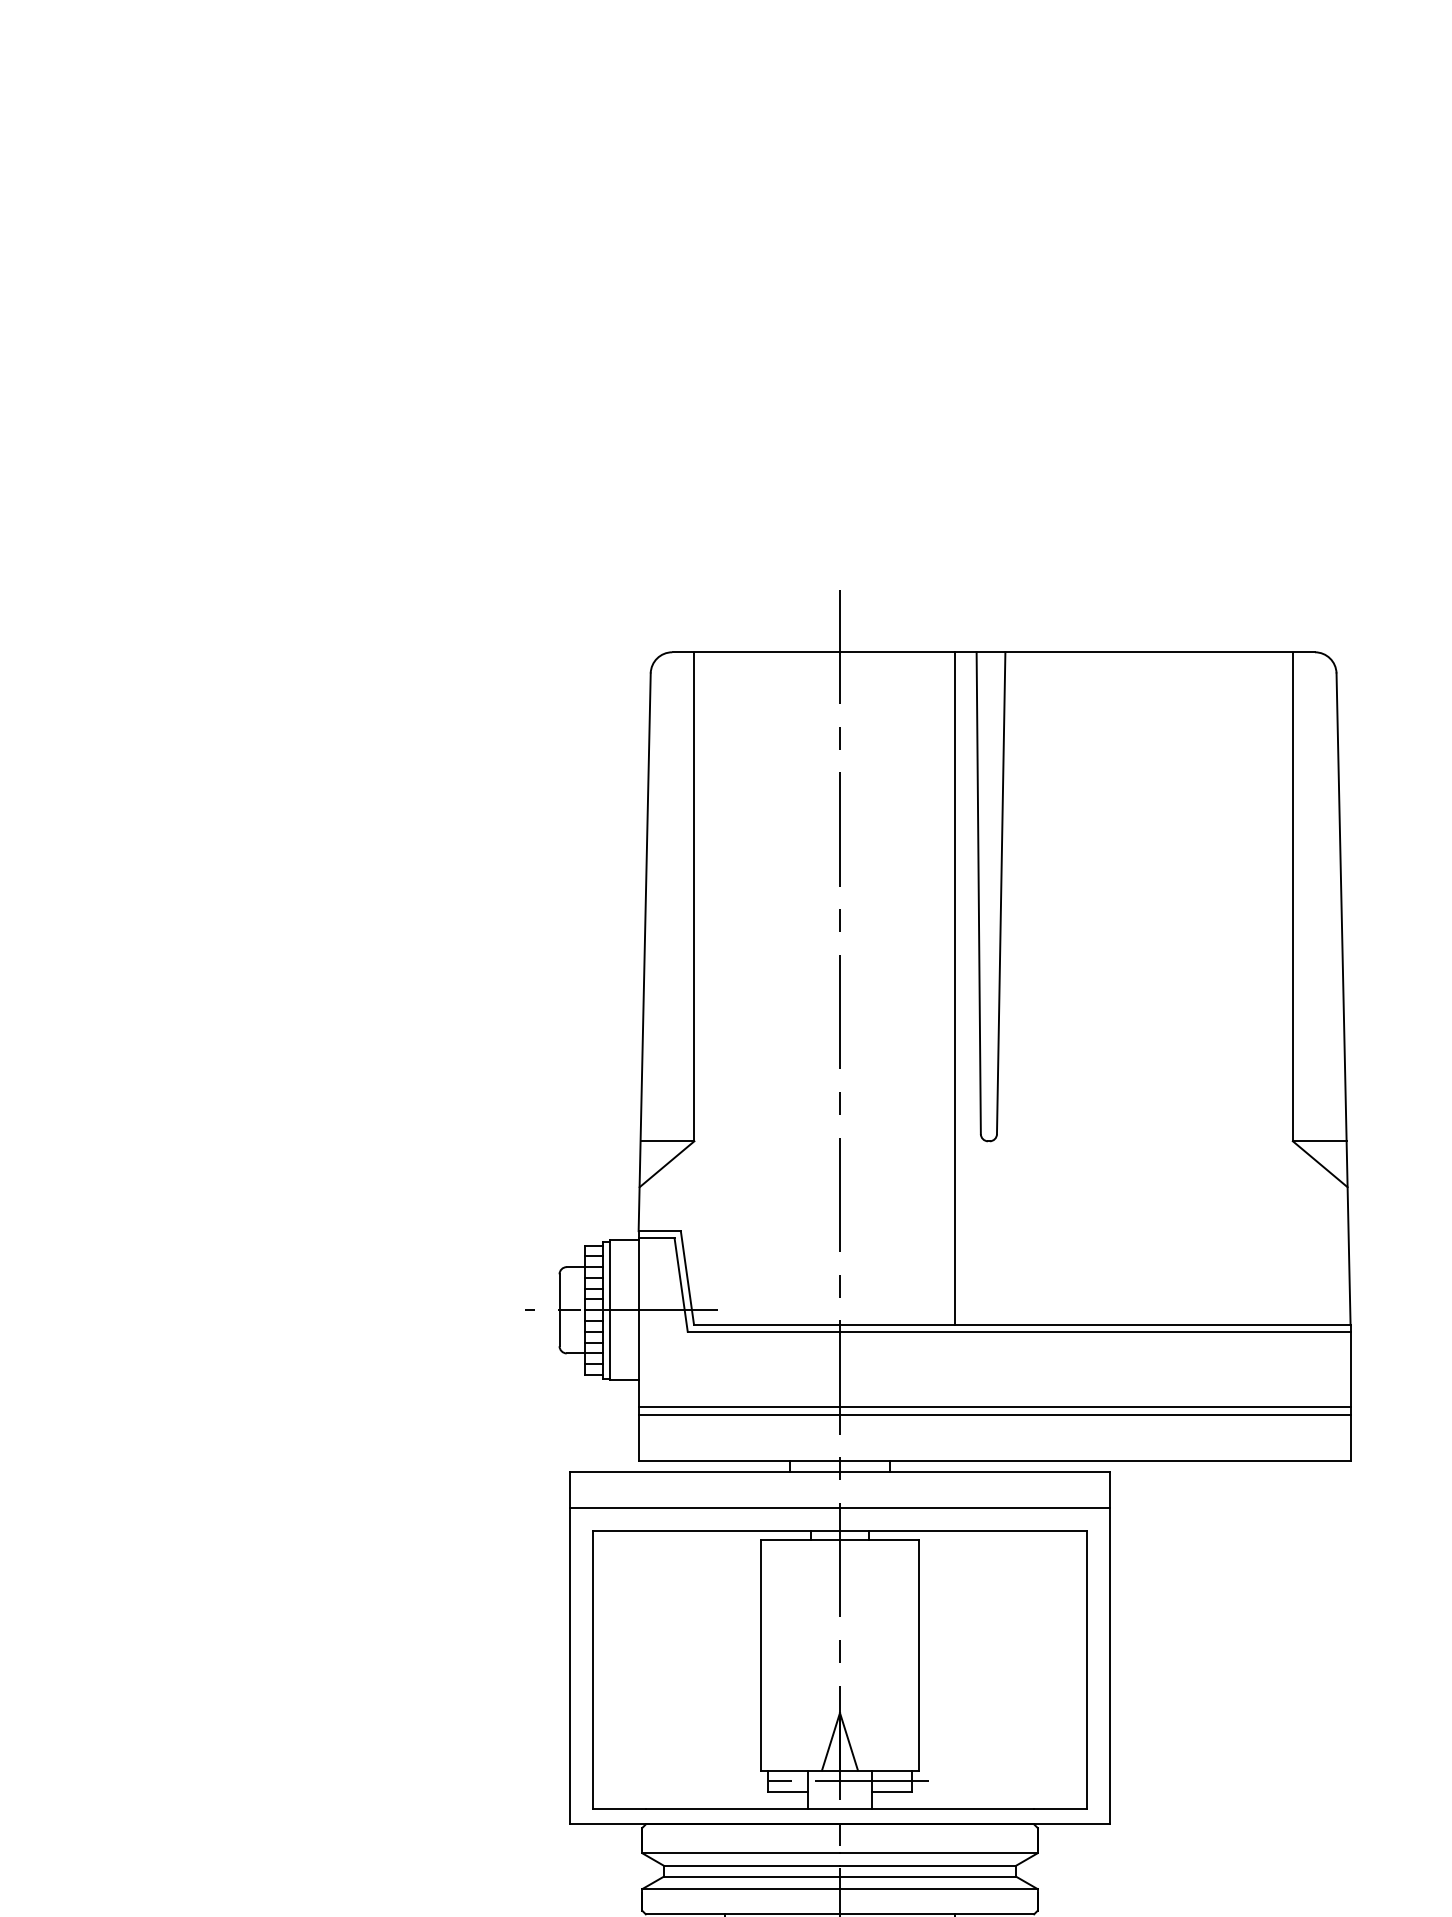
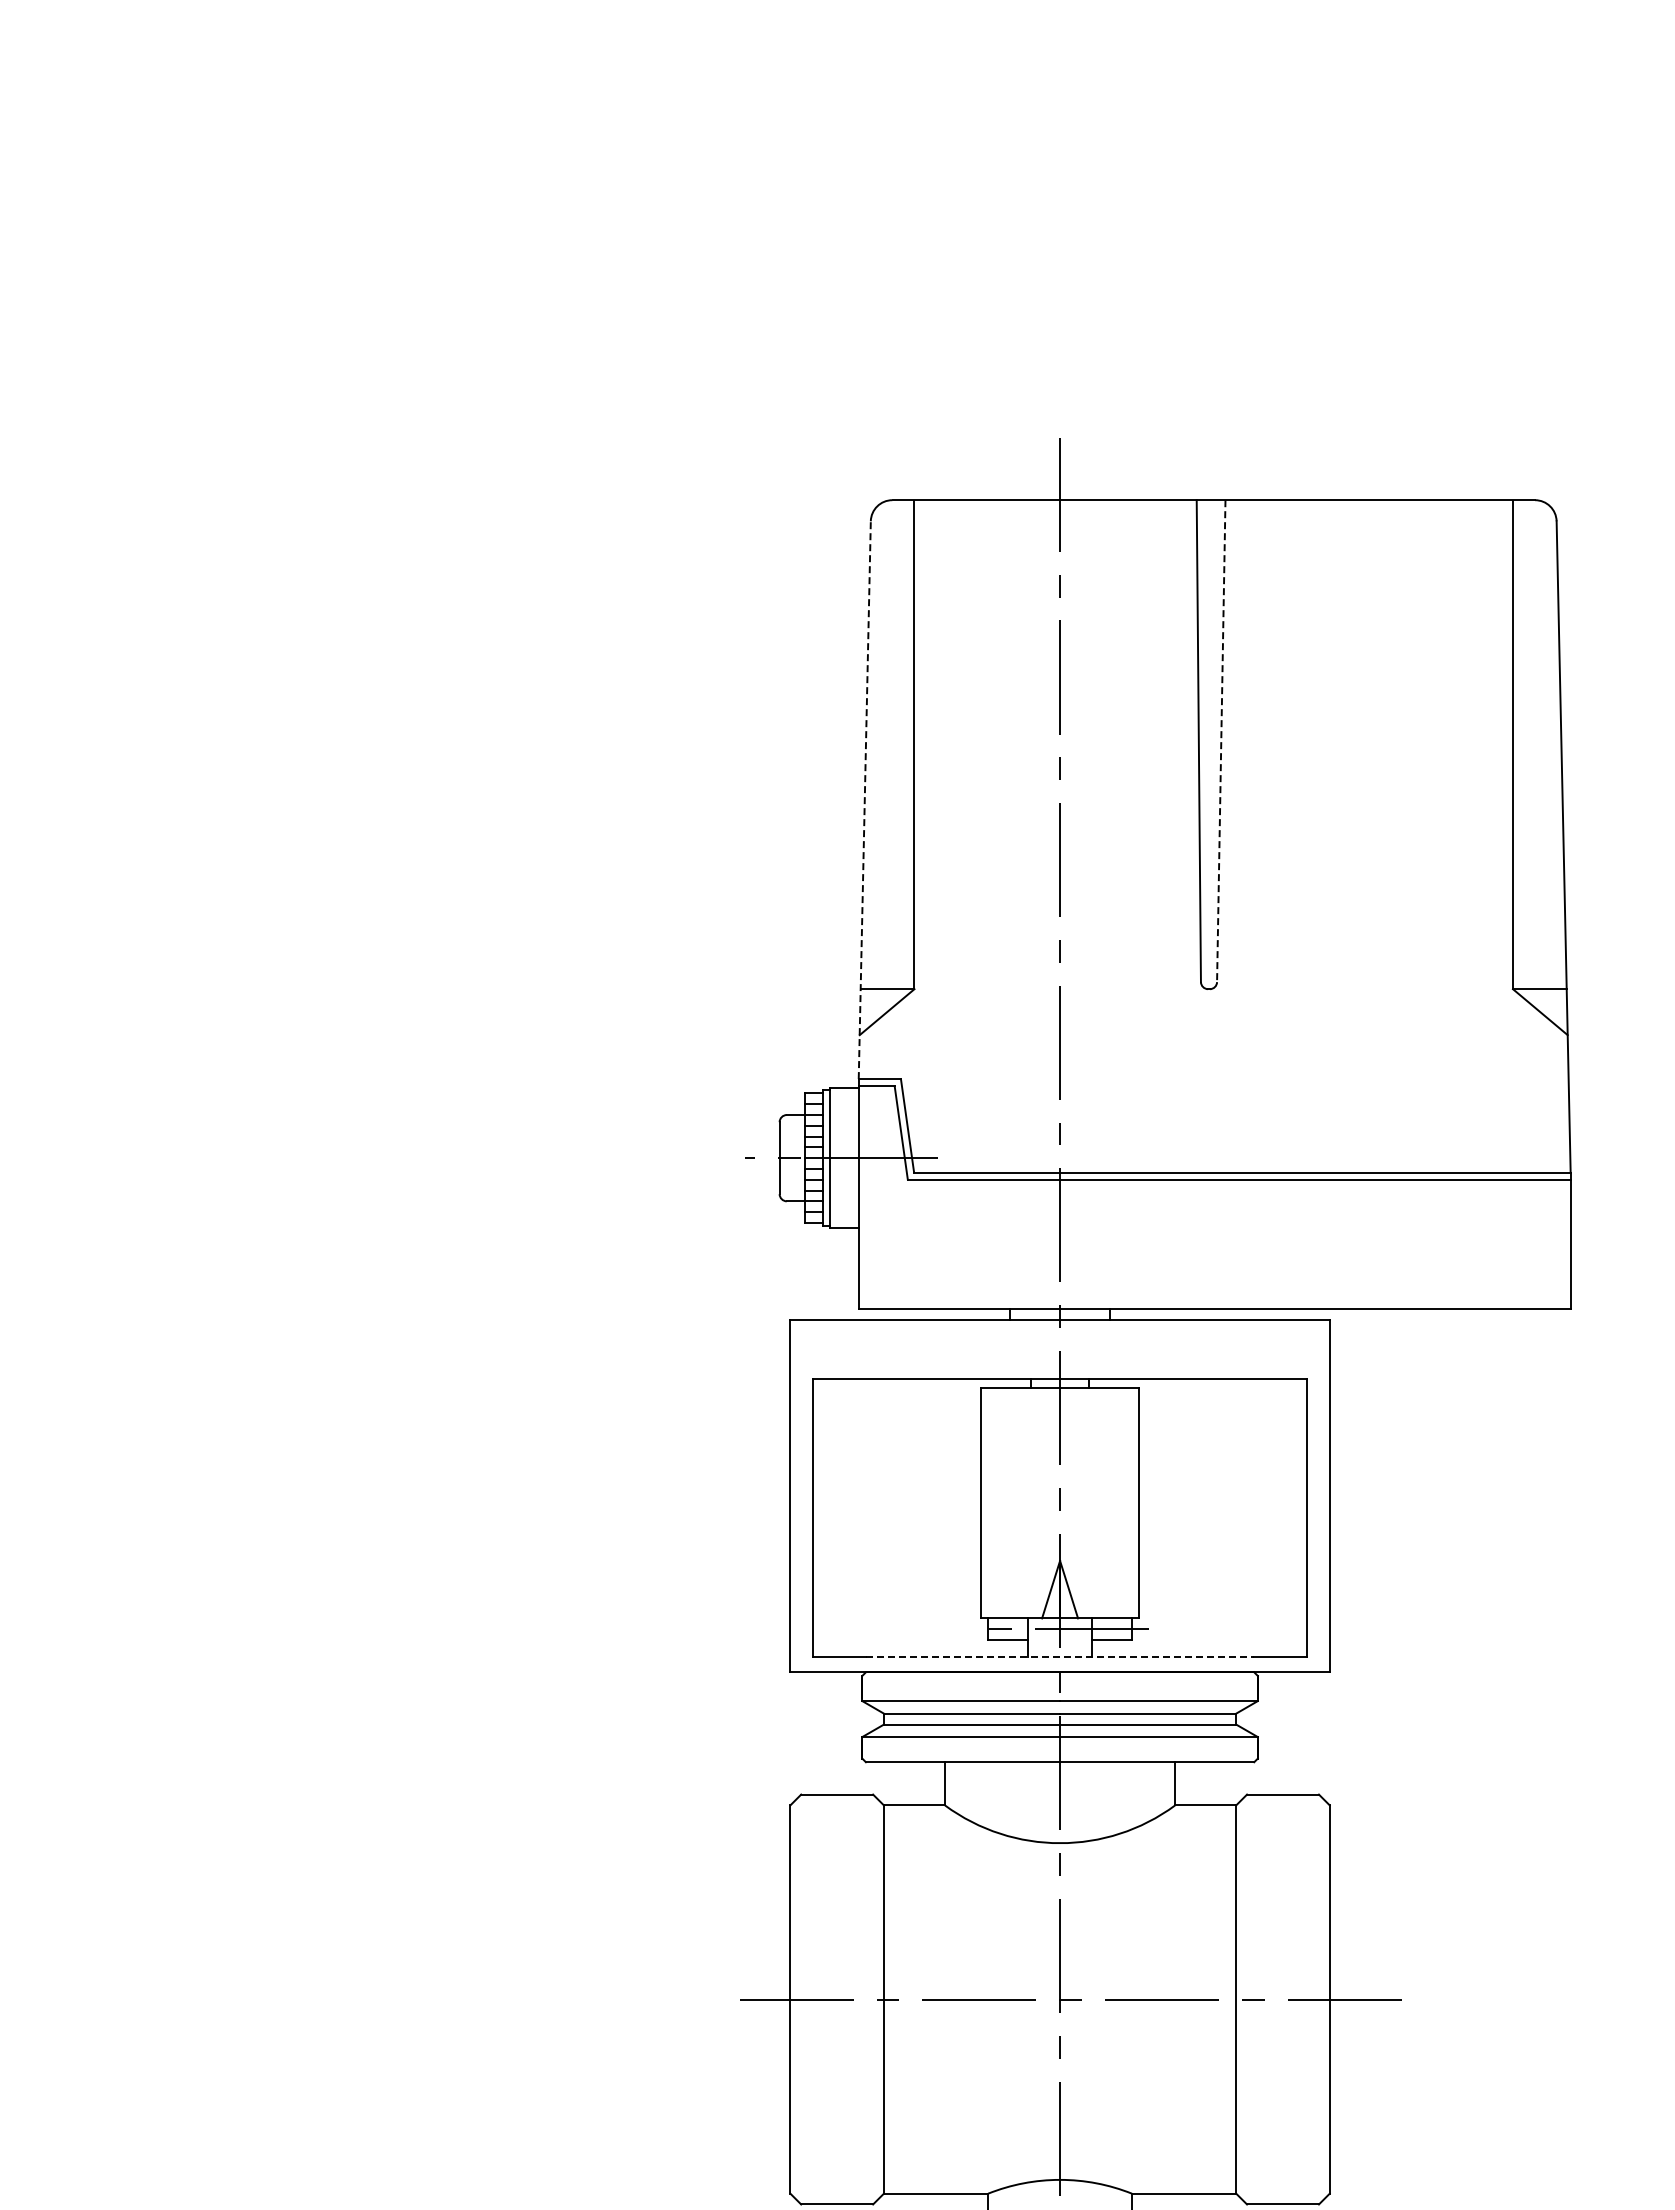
line: (1001, 893) -> (1221, 741), solid -> dashed
line: (644, 952) -> (864, 800), solid -> dashed
line: (955, 988) -> (1175, 836), removed
line: (994, 1407) -> (1214, 1255), removed
line: (994, 1414) -> (1214, 1262), removed
line: (839, 1507) -> (1059, 1355), removed
line: (840, 1808) -> (1060, 1656), solid -> dashed

